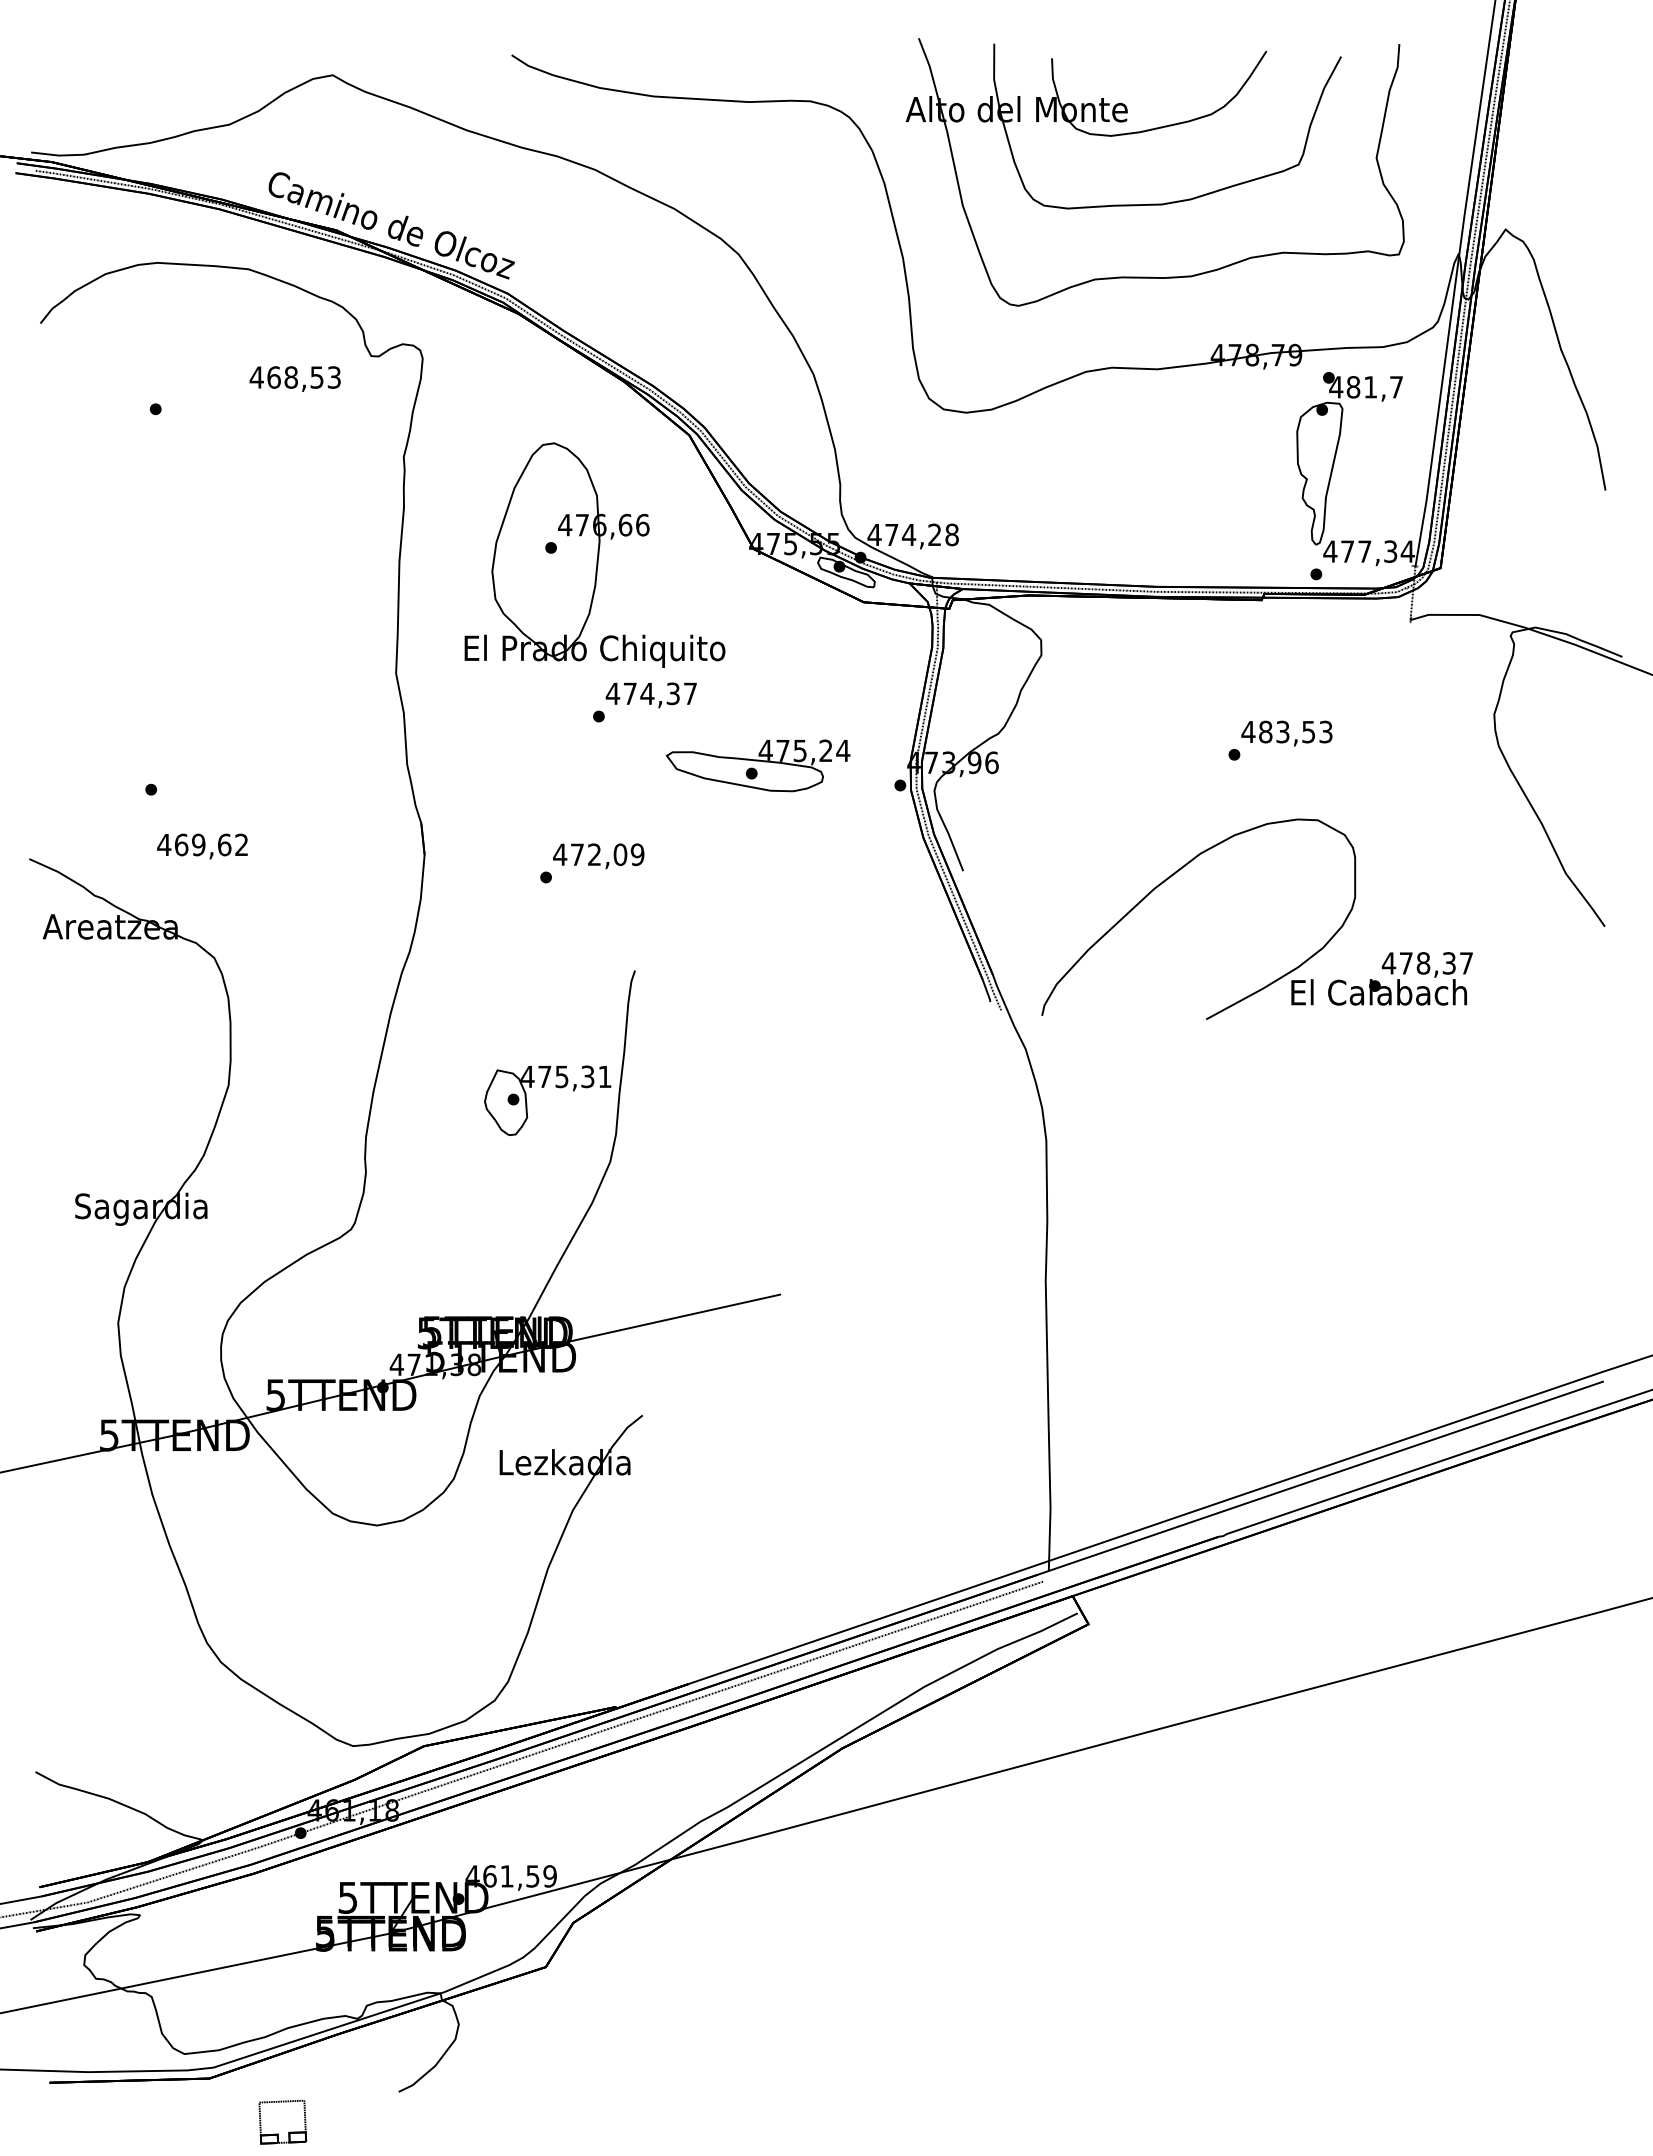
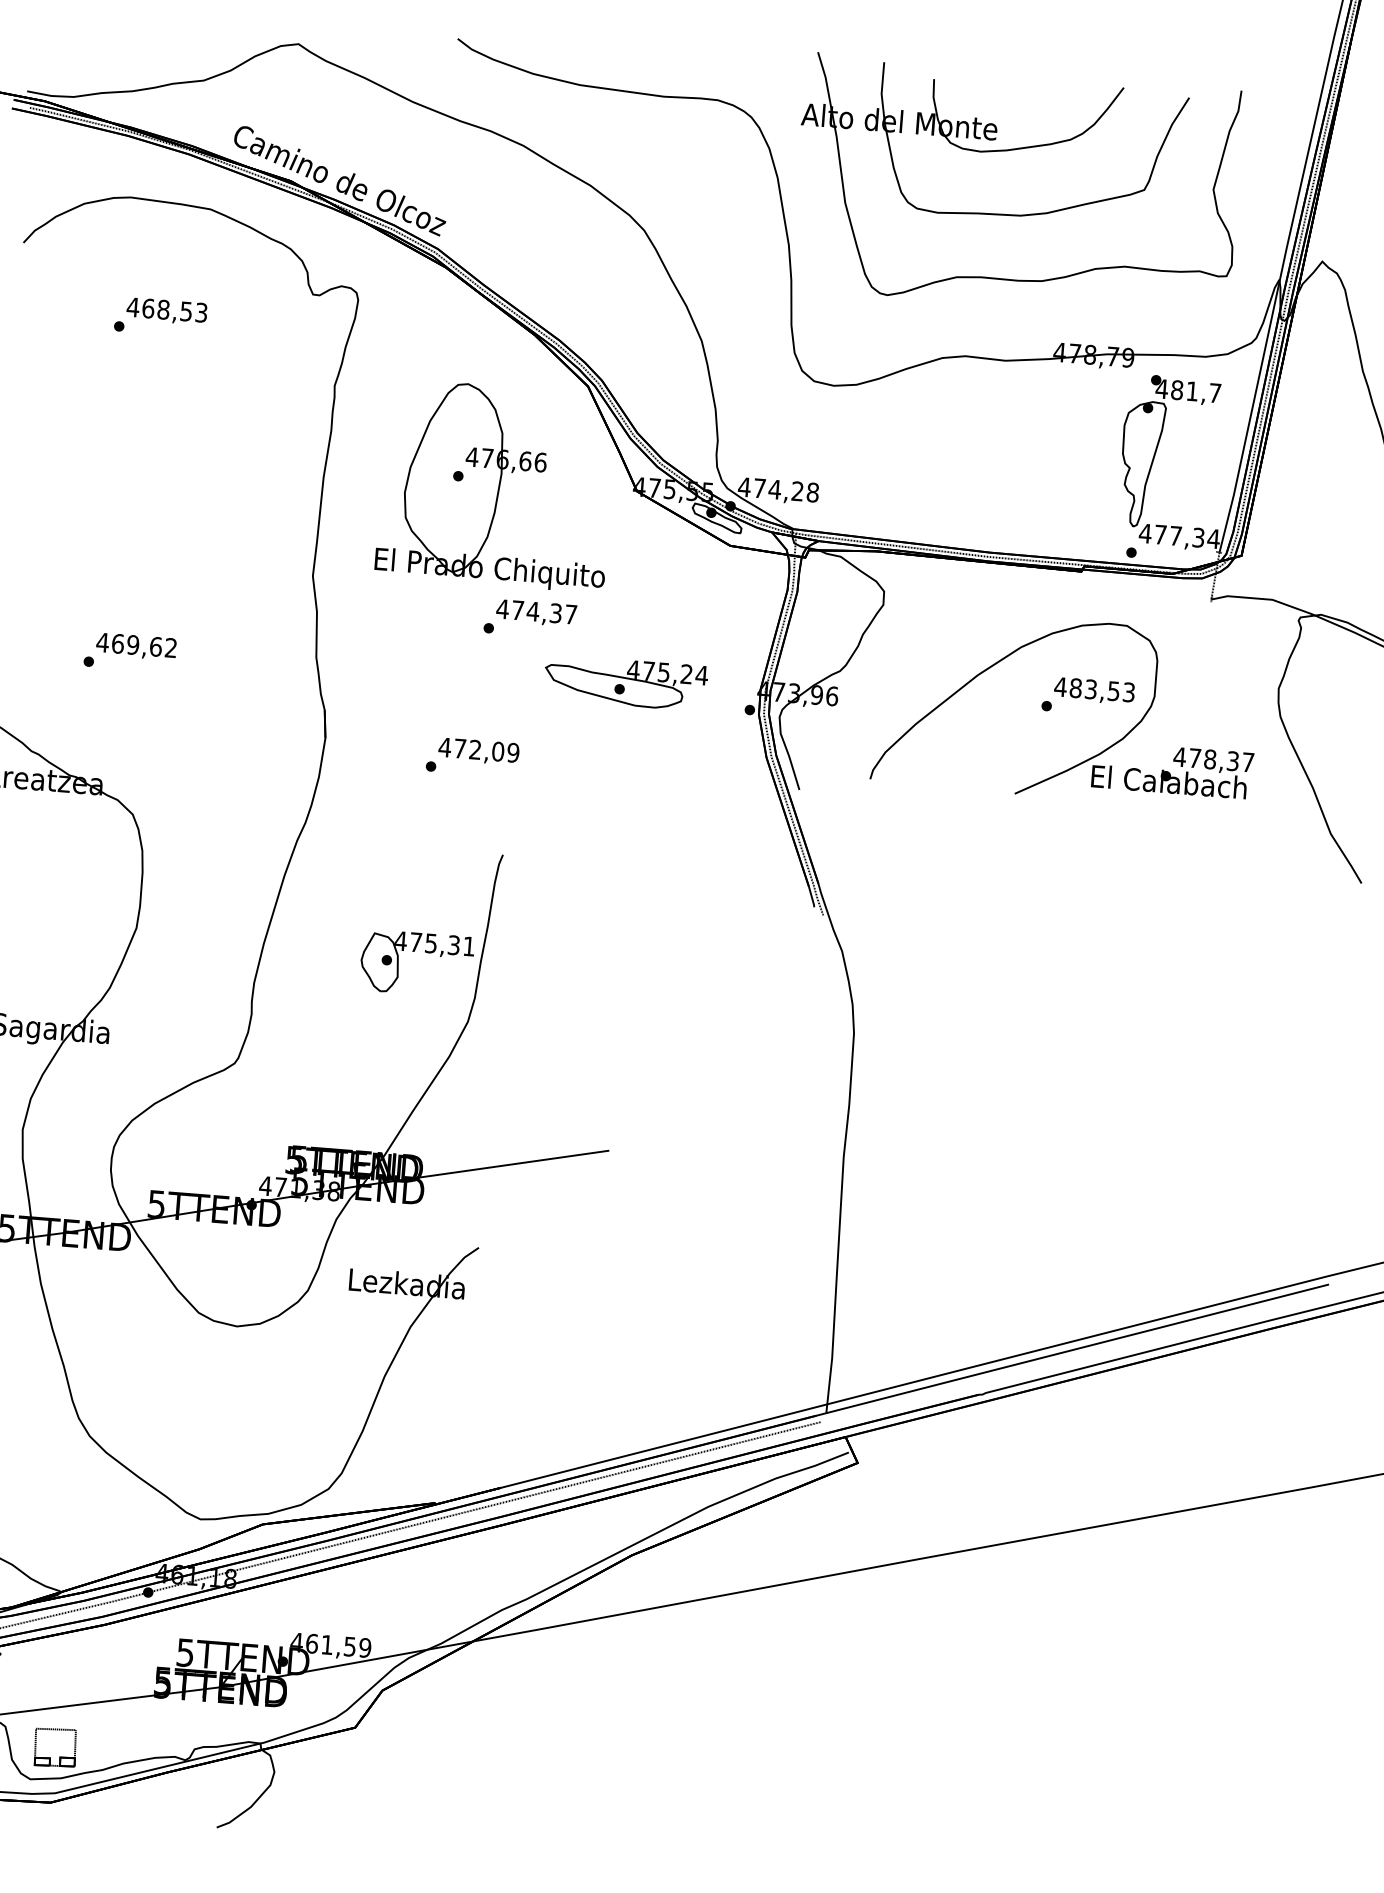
text: (294, 378) -> (166, 310), moved
text: (202, 846) -> (136, 646), moved
part: (1290, 970) -> (1092, 756), moved
part: (282, 2121) -> (55, 1747), moved

